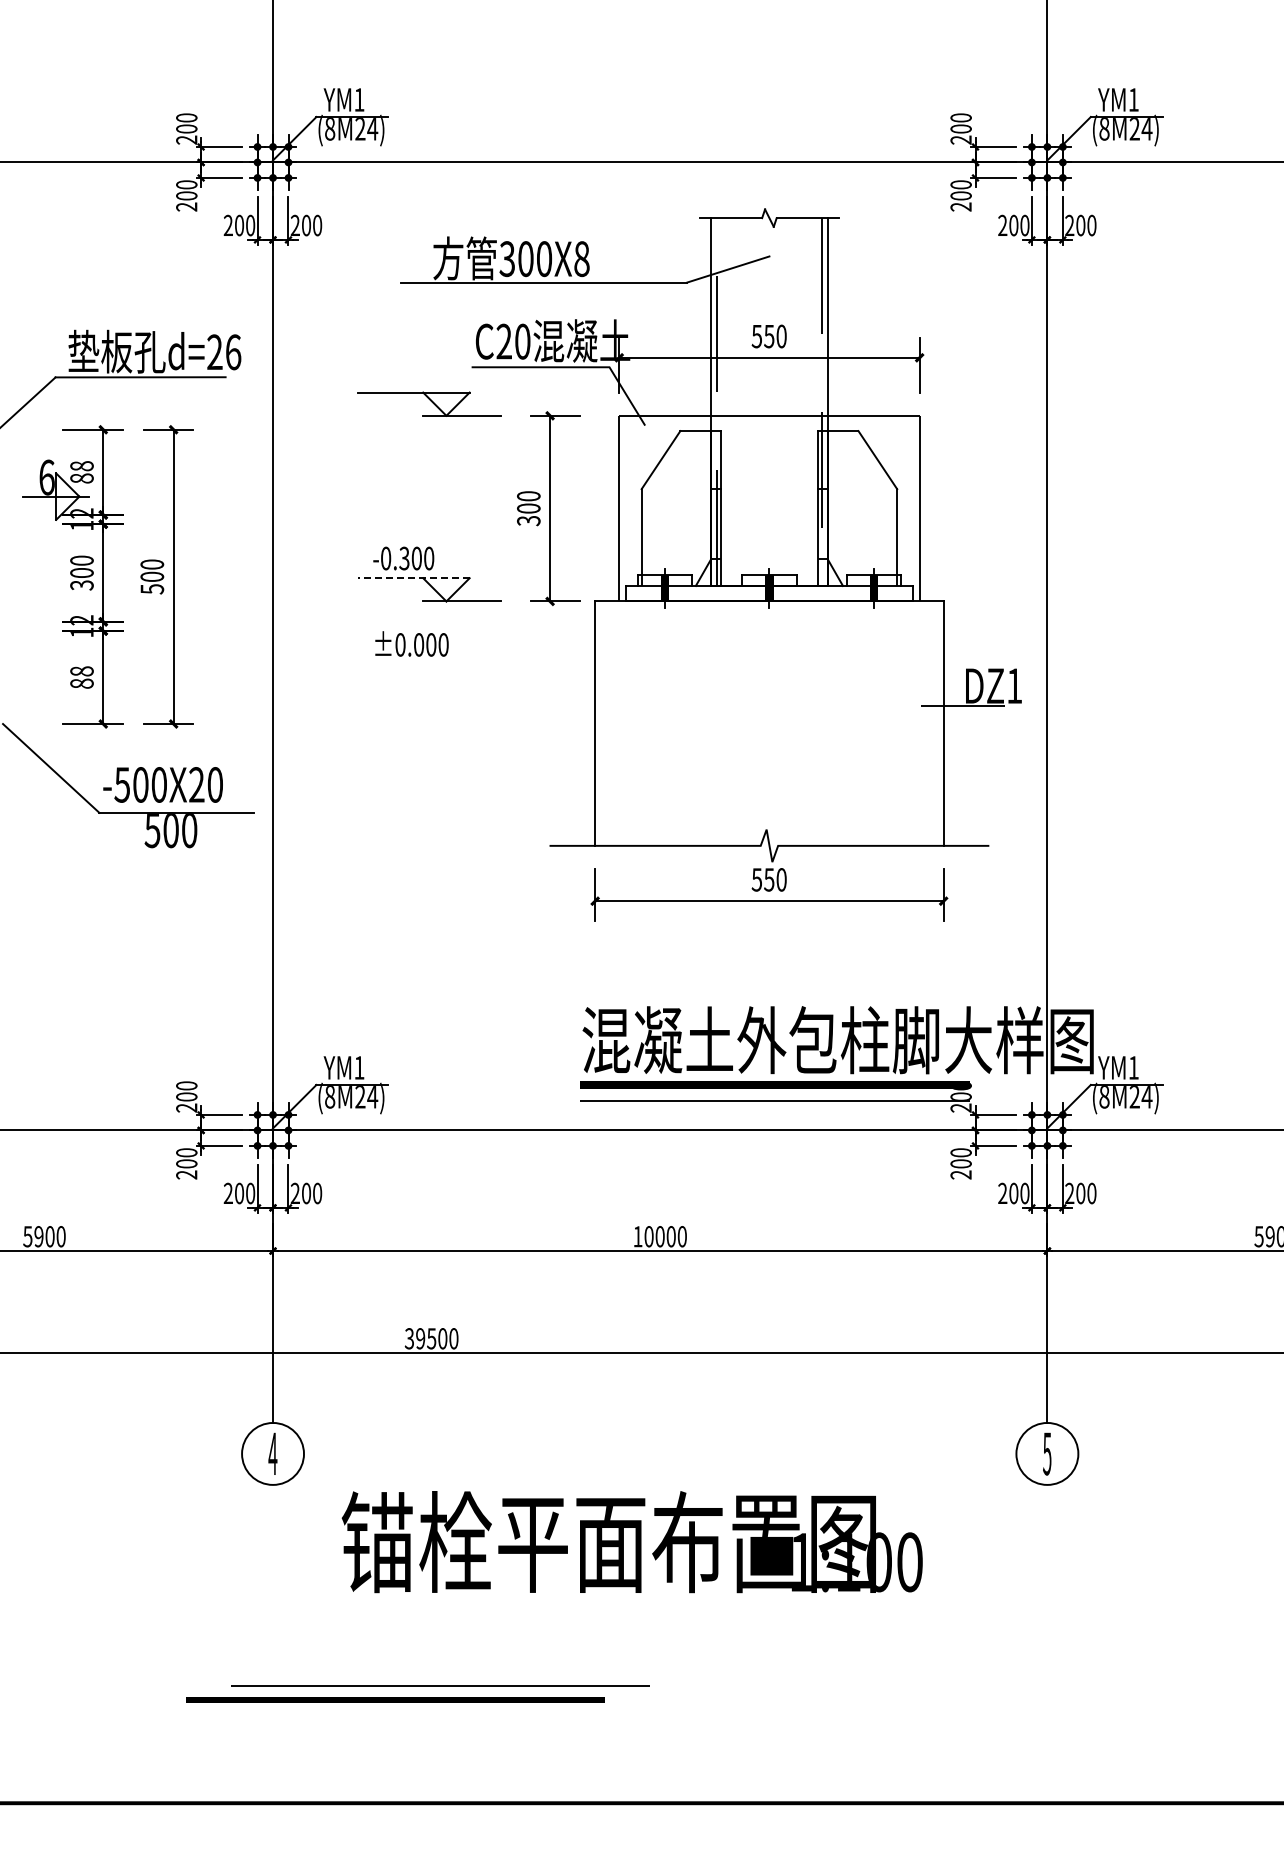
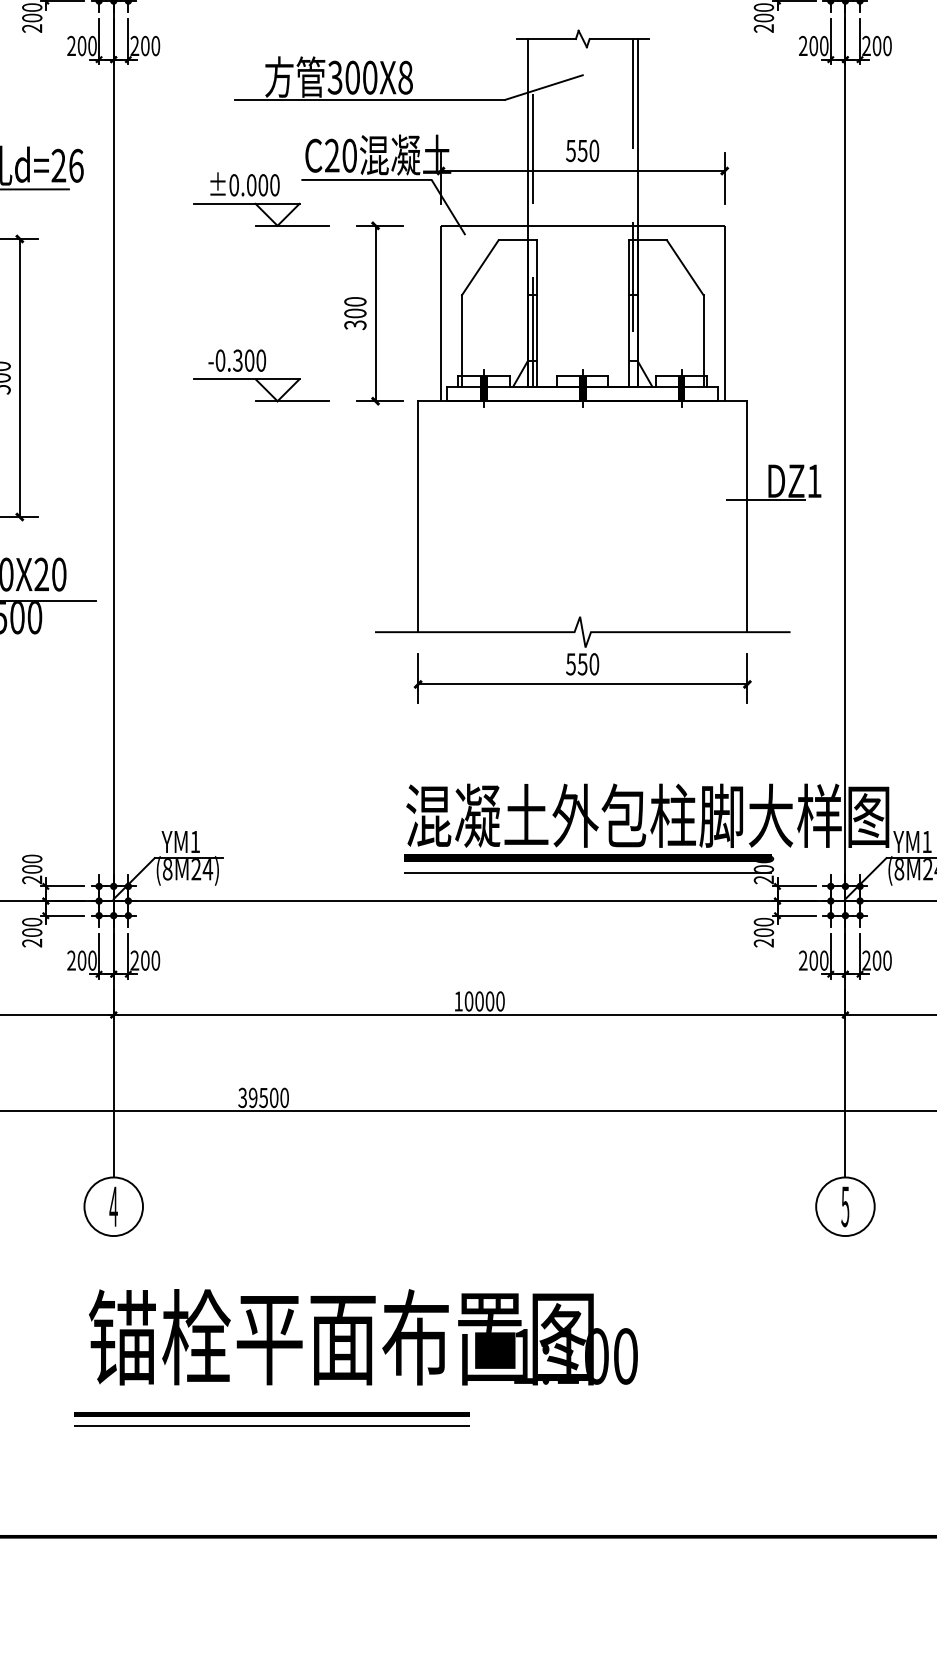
line: (413, 578) -> (246, 379), dashed -> solid
text: (411, 643) -> (244, 183), moved
text: (631, 1542) -> (362, 1337), moved
line: (395, 1699) -> (271, 1414), moved

